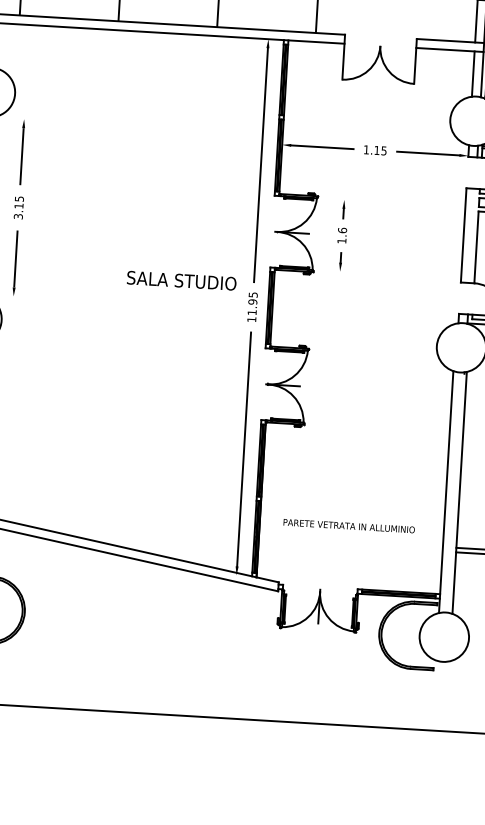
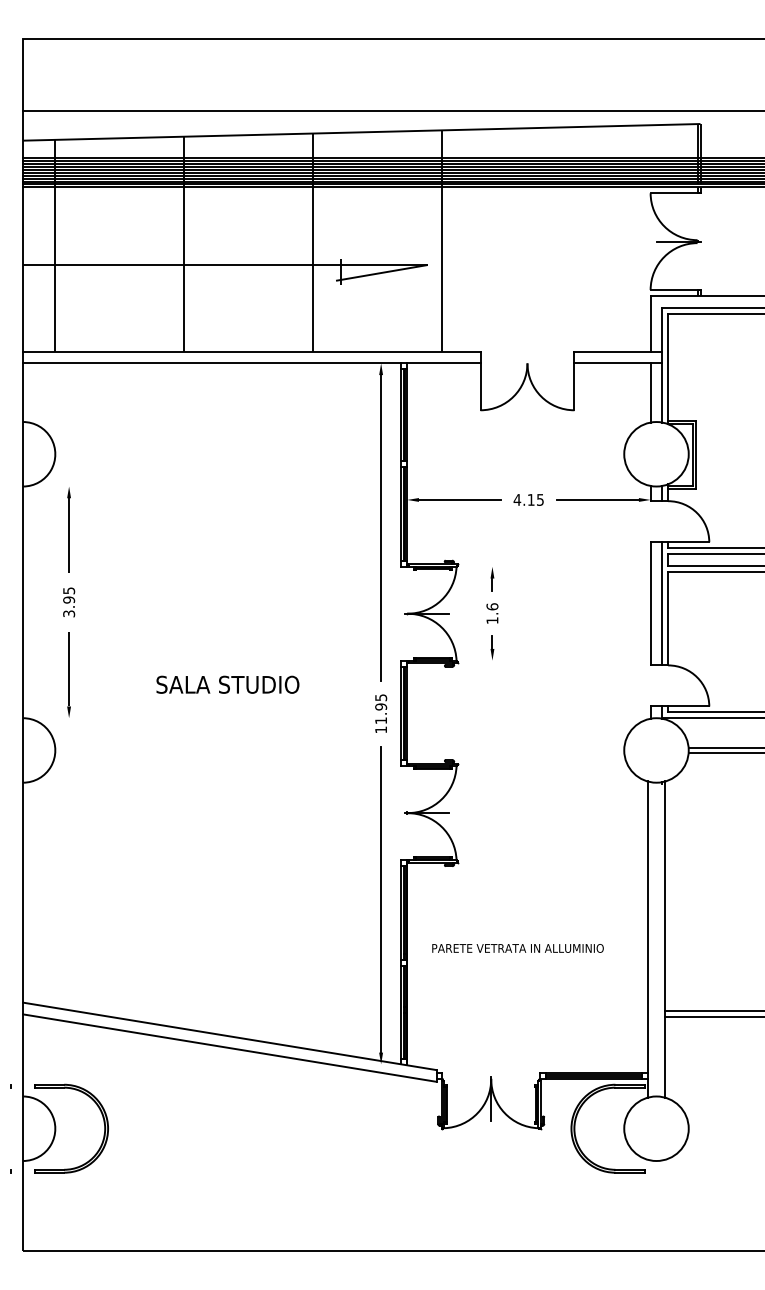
text: (366, 149) -> (517, 499), 1.15 -> 4.15
text: (19, 205) -> (69, 599), 3.15 -> 3.95
line: (472, 235) -> (662, 603), added
text: (181, 280) -> (227, 684), moved
text: (348, 526) -> (517, 948), moved

